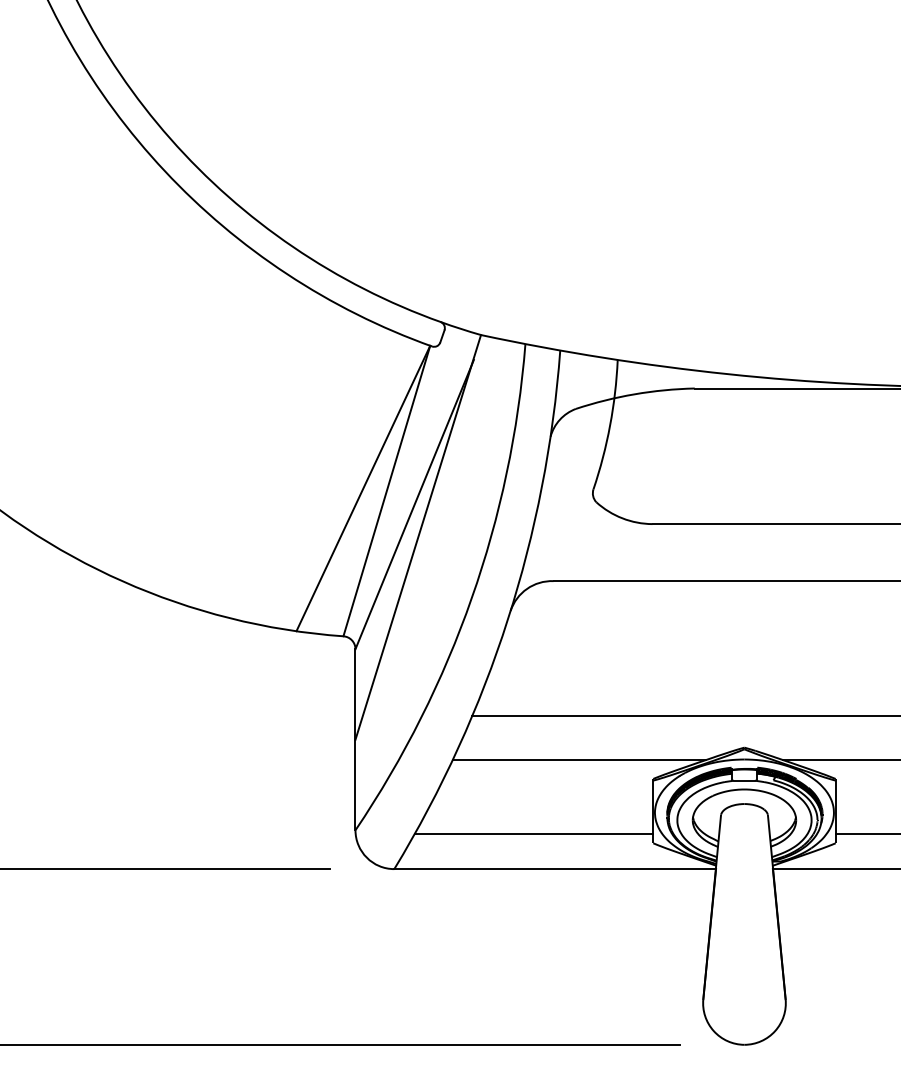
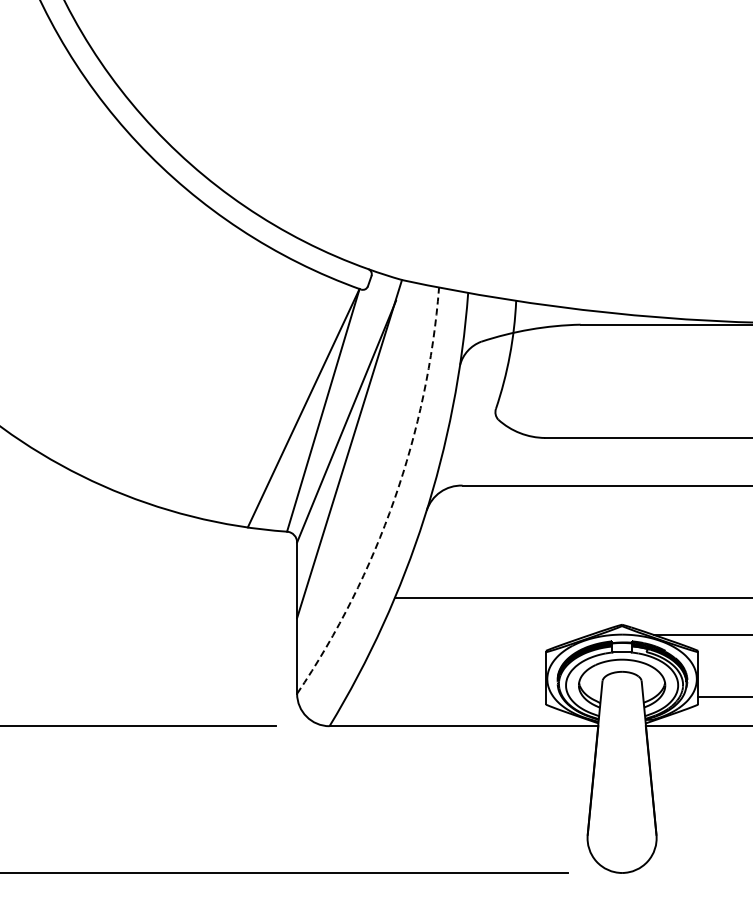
arc: (472, 597) -> (394, 499), solid -> dashed
line: (579, 760) -> (484, 635), removed
line: (533, 833) -> (445, 696), removed

